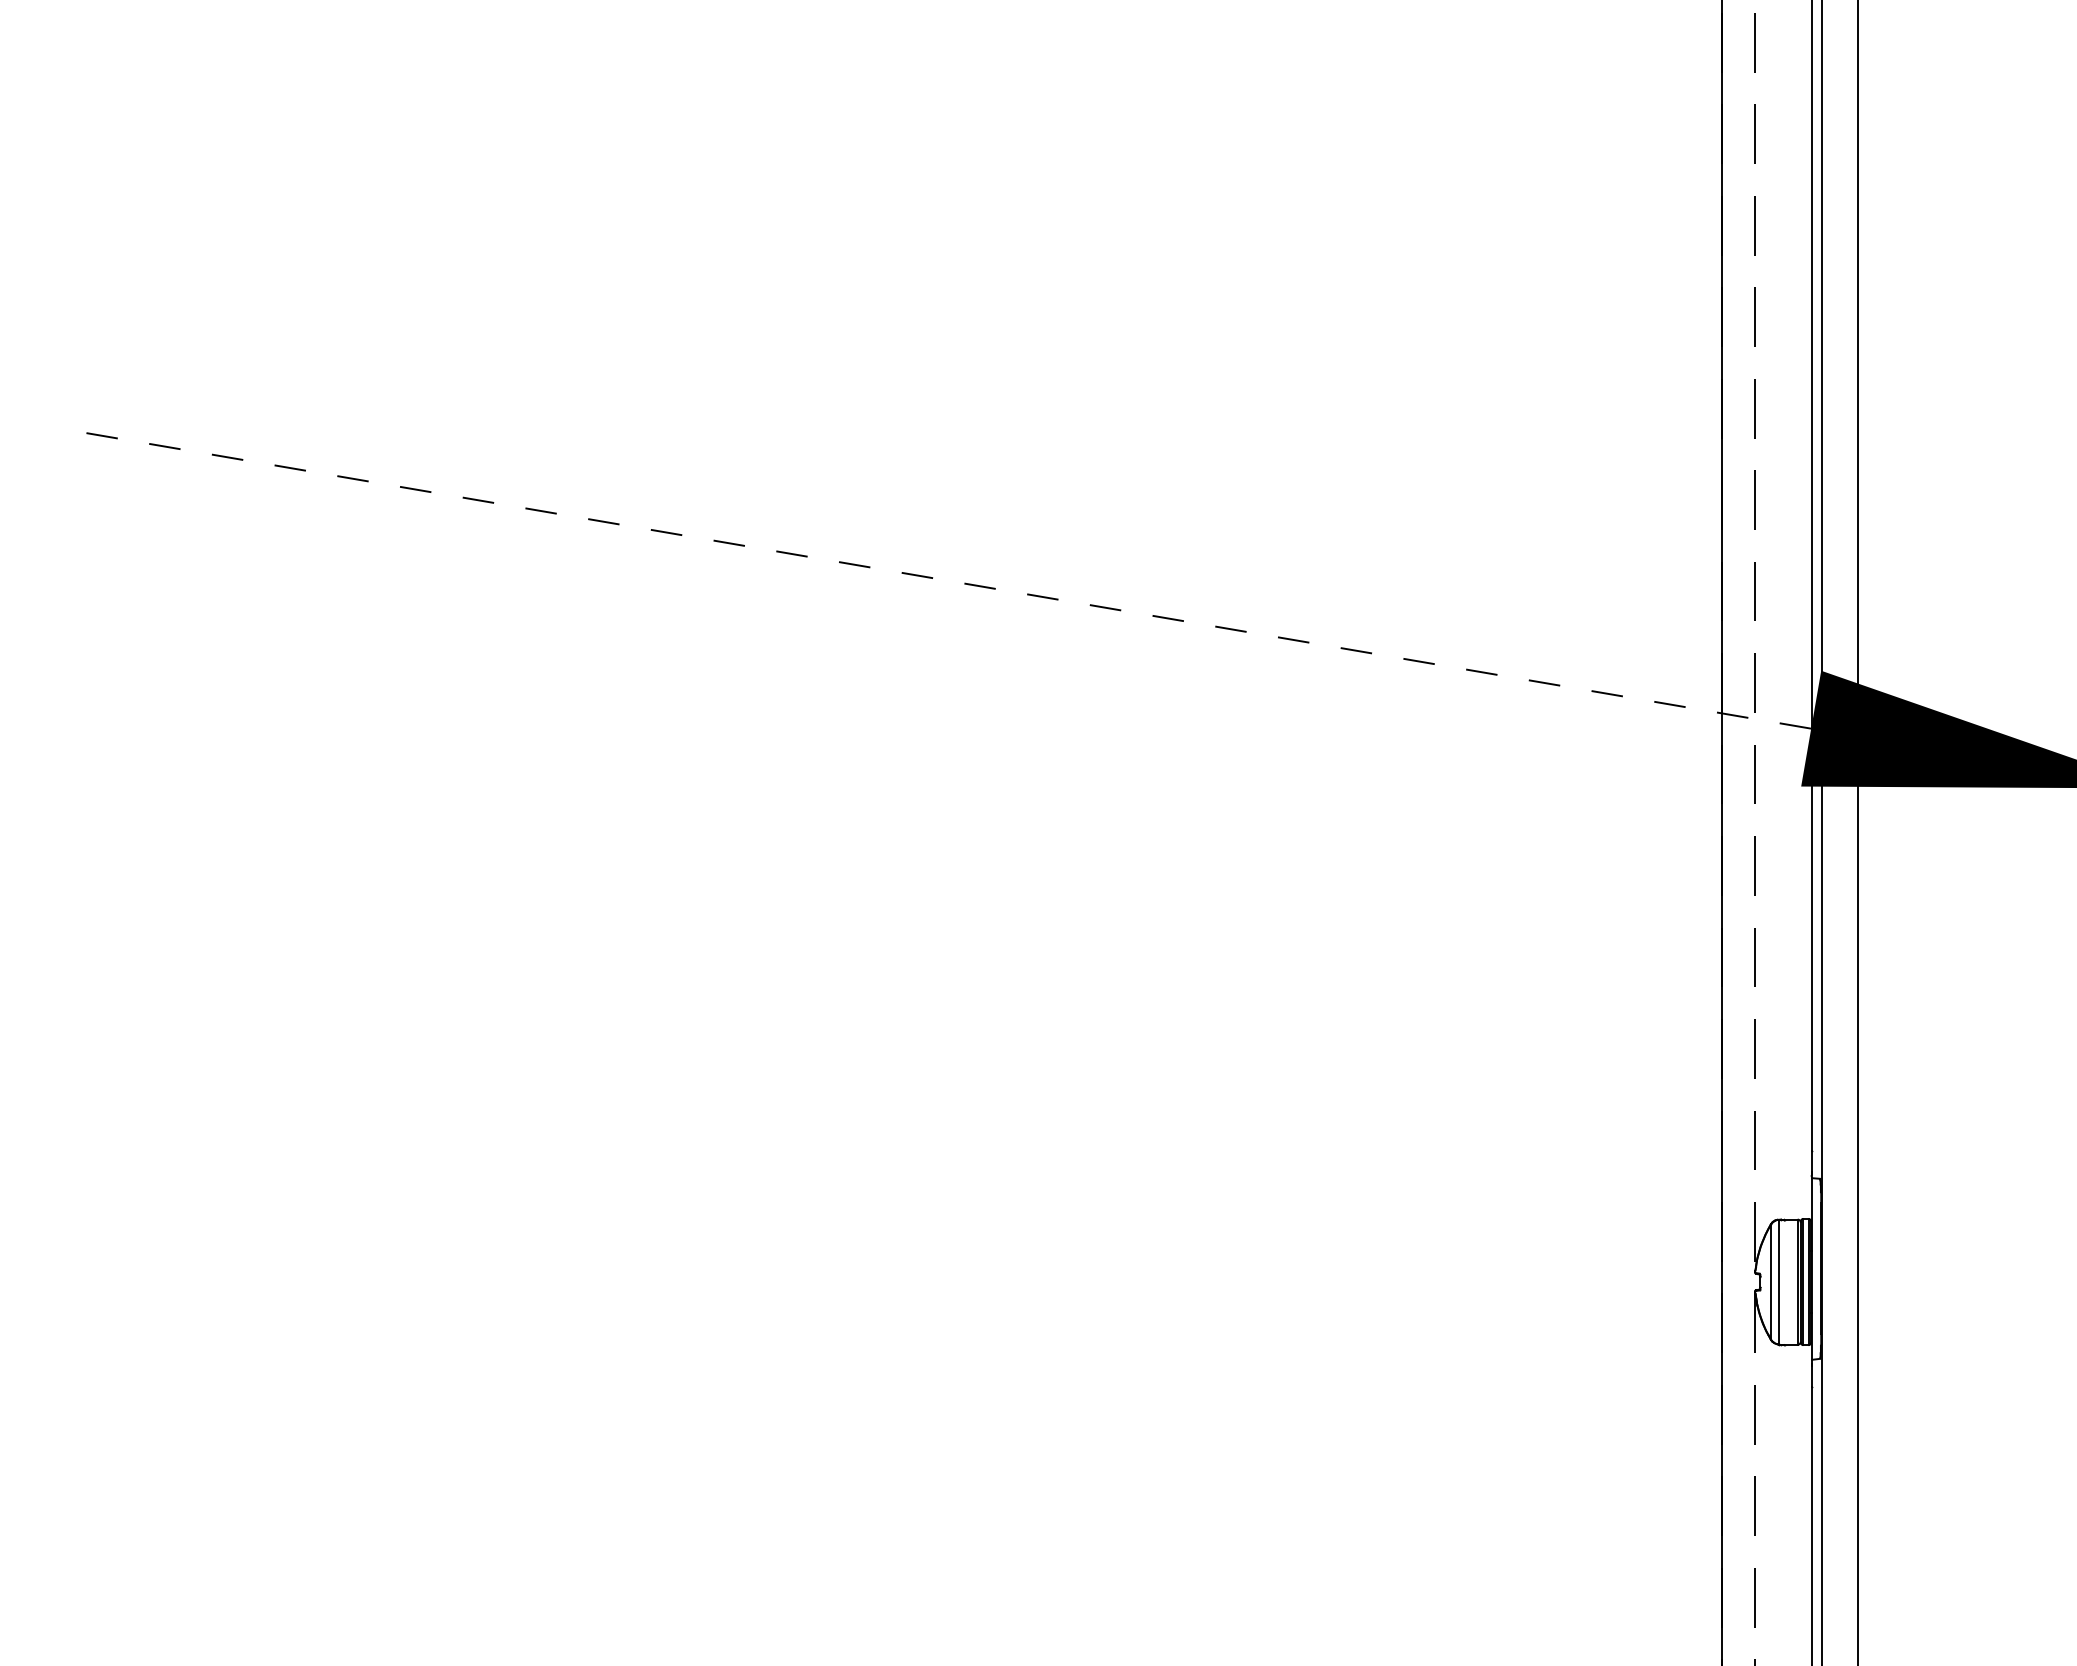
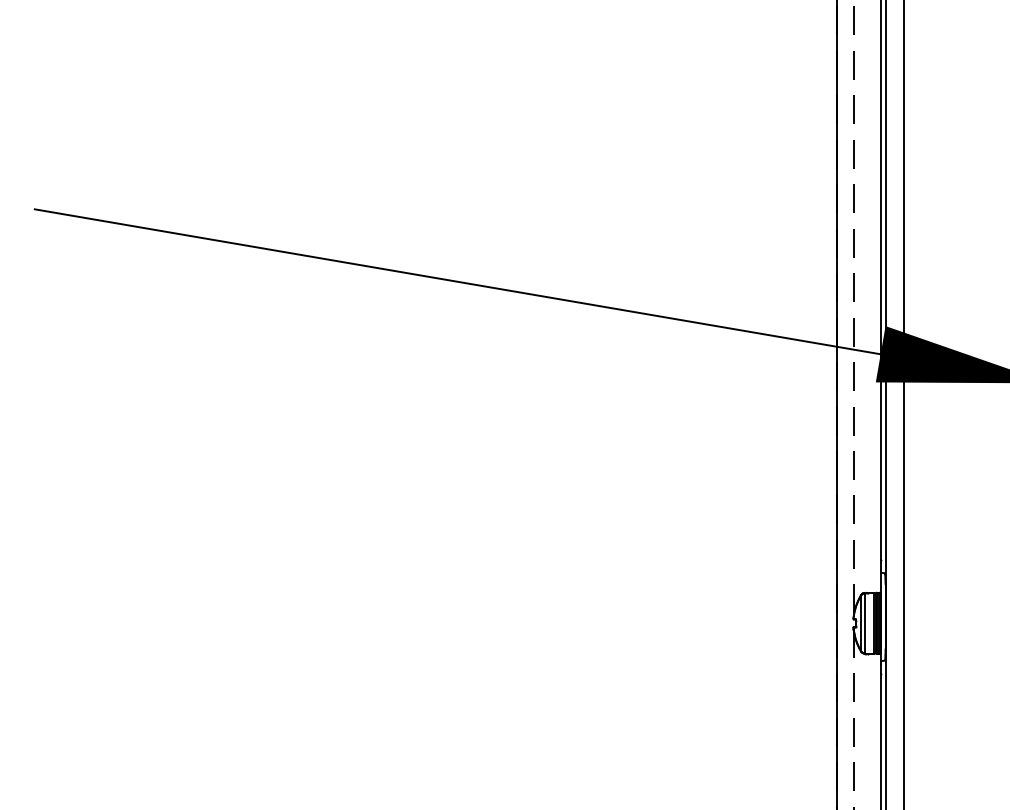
line: (940, 578) -> (457, 281), dashed -> solid

